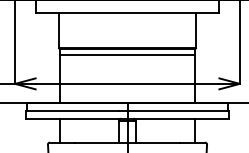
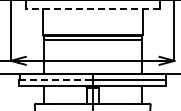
line: (127, 13) -> (92, 9), solid -> dashed
line: (72, 110) -> (52, 80), solid -> dashed

